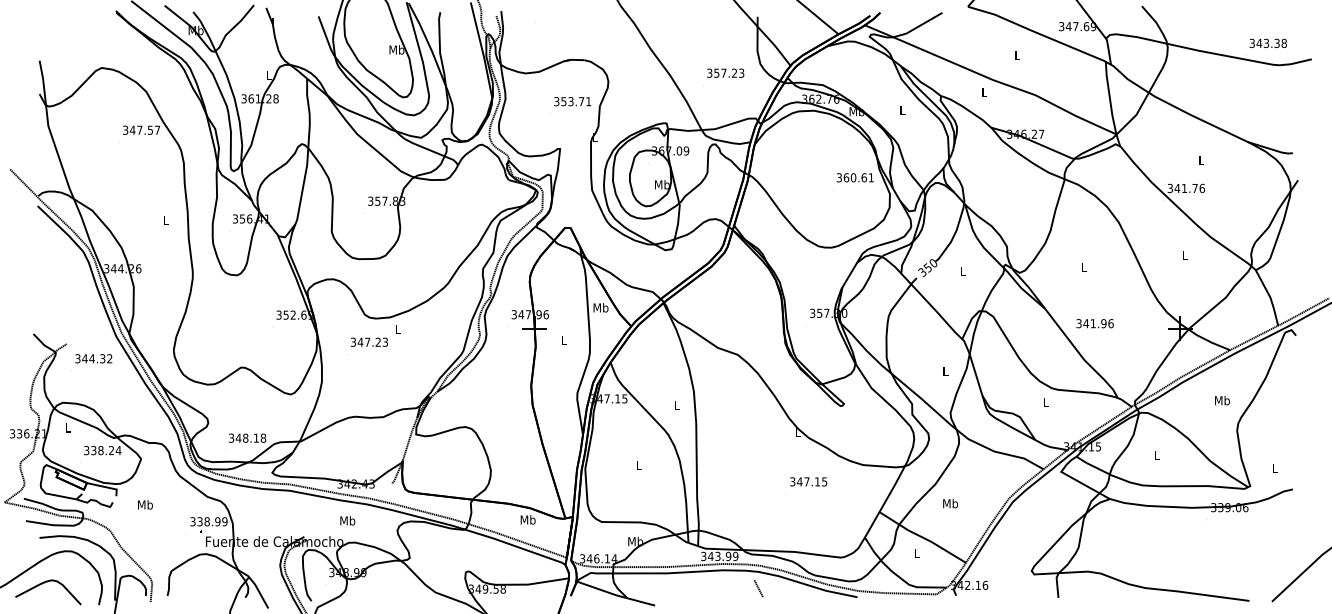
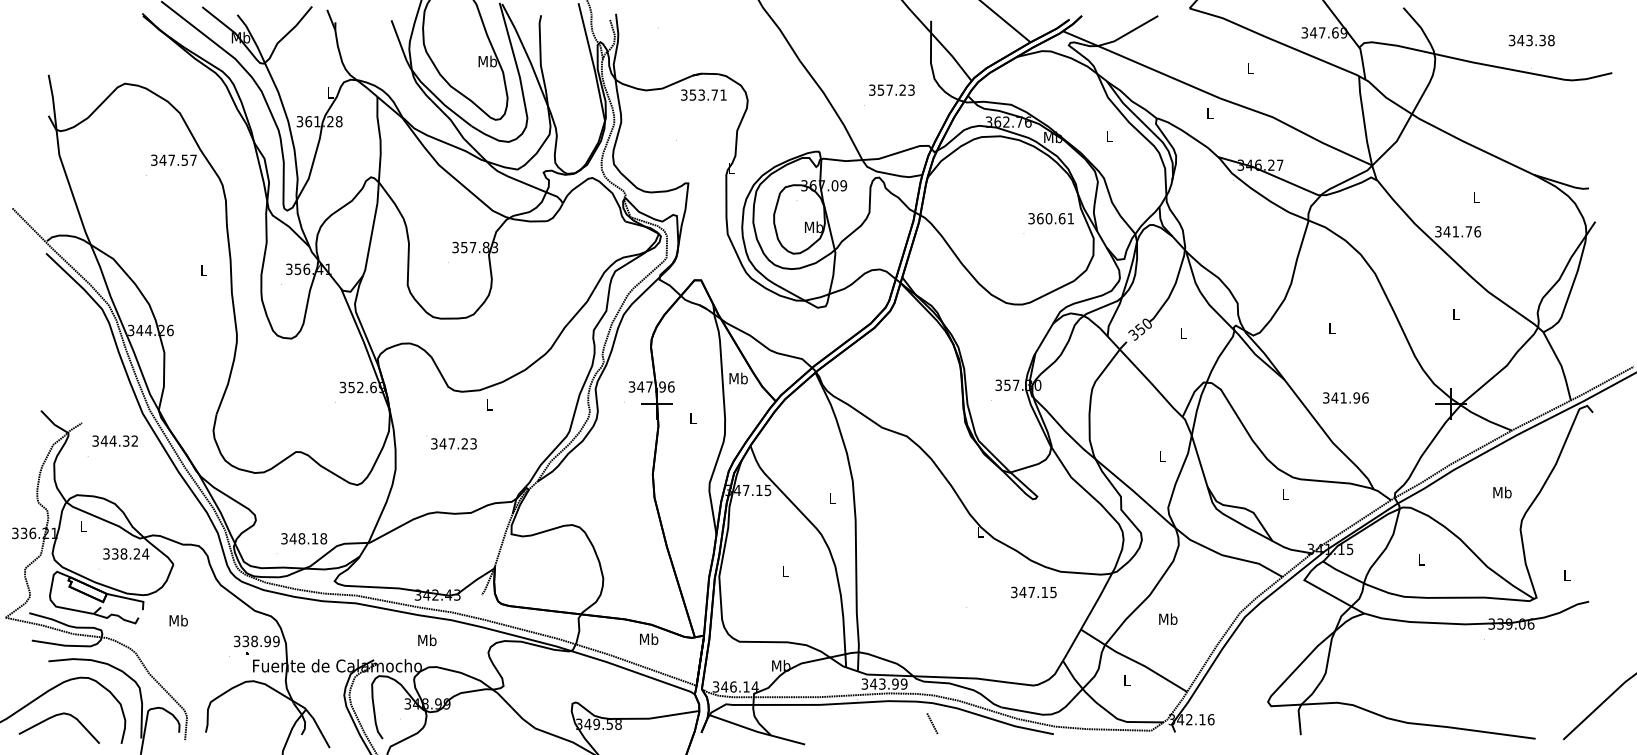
text: (1268, 43) -> (1531, 40), moved
text: (572, 101) -> (703, 94), moved
text: (369, 341) -> (453, 443), moved
text: (808, 481) -> (1033, 592), moved

